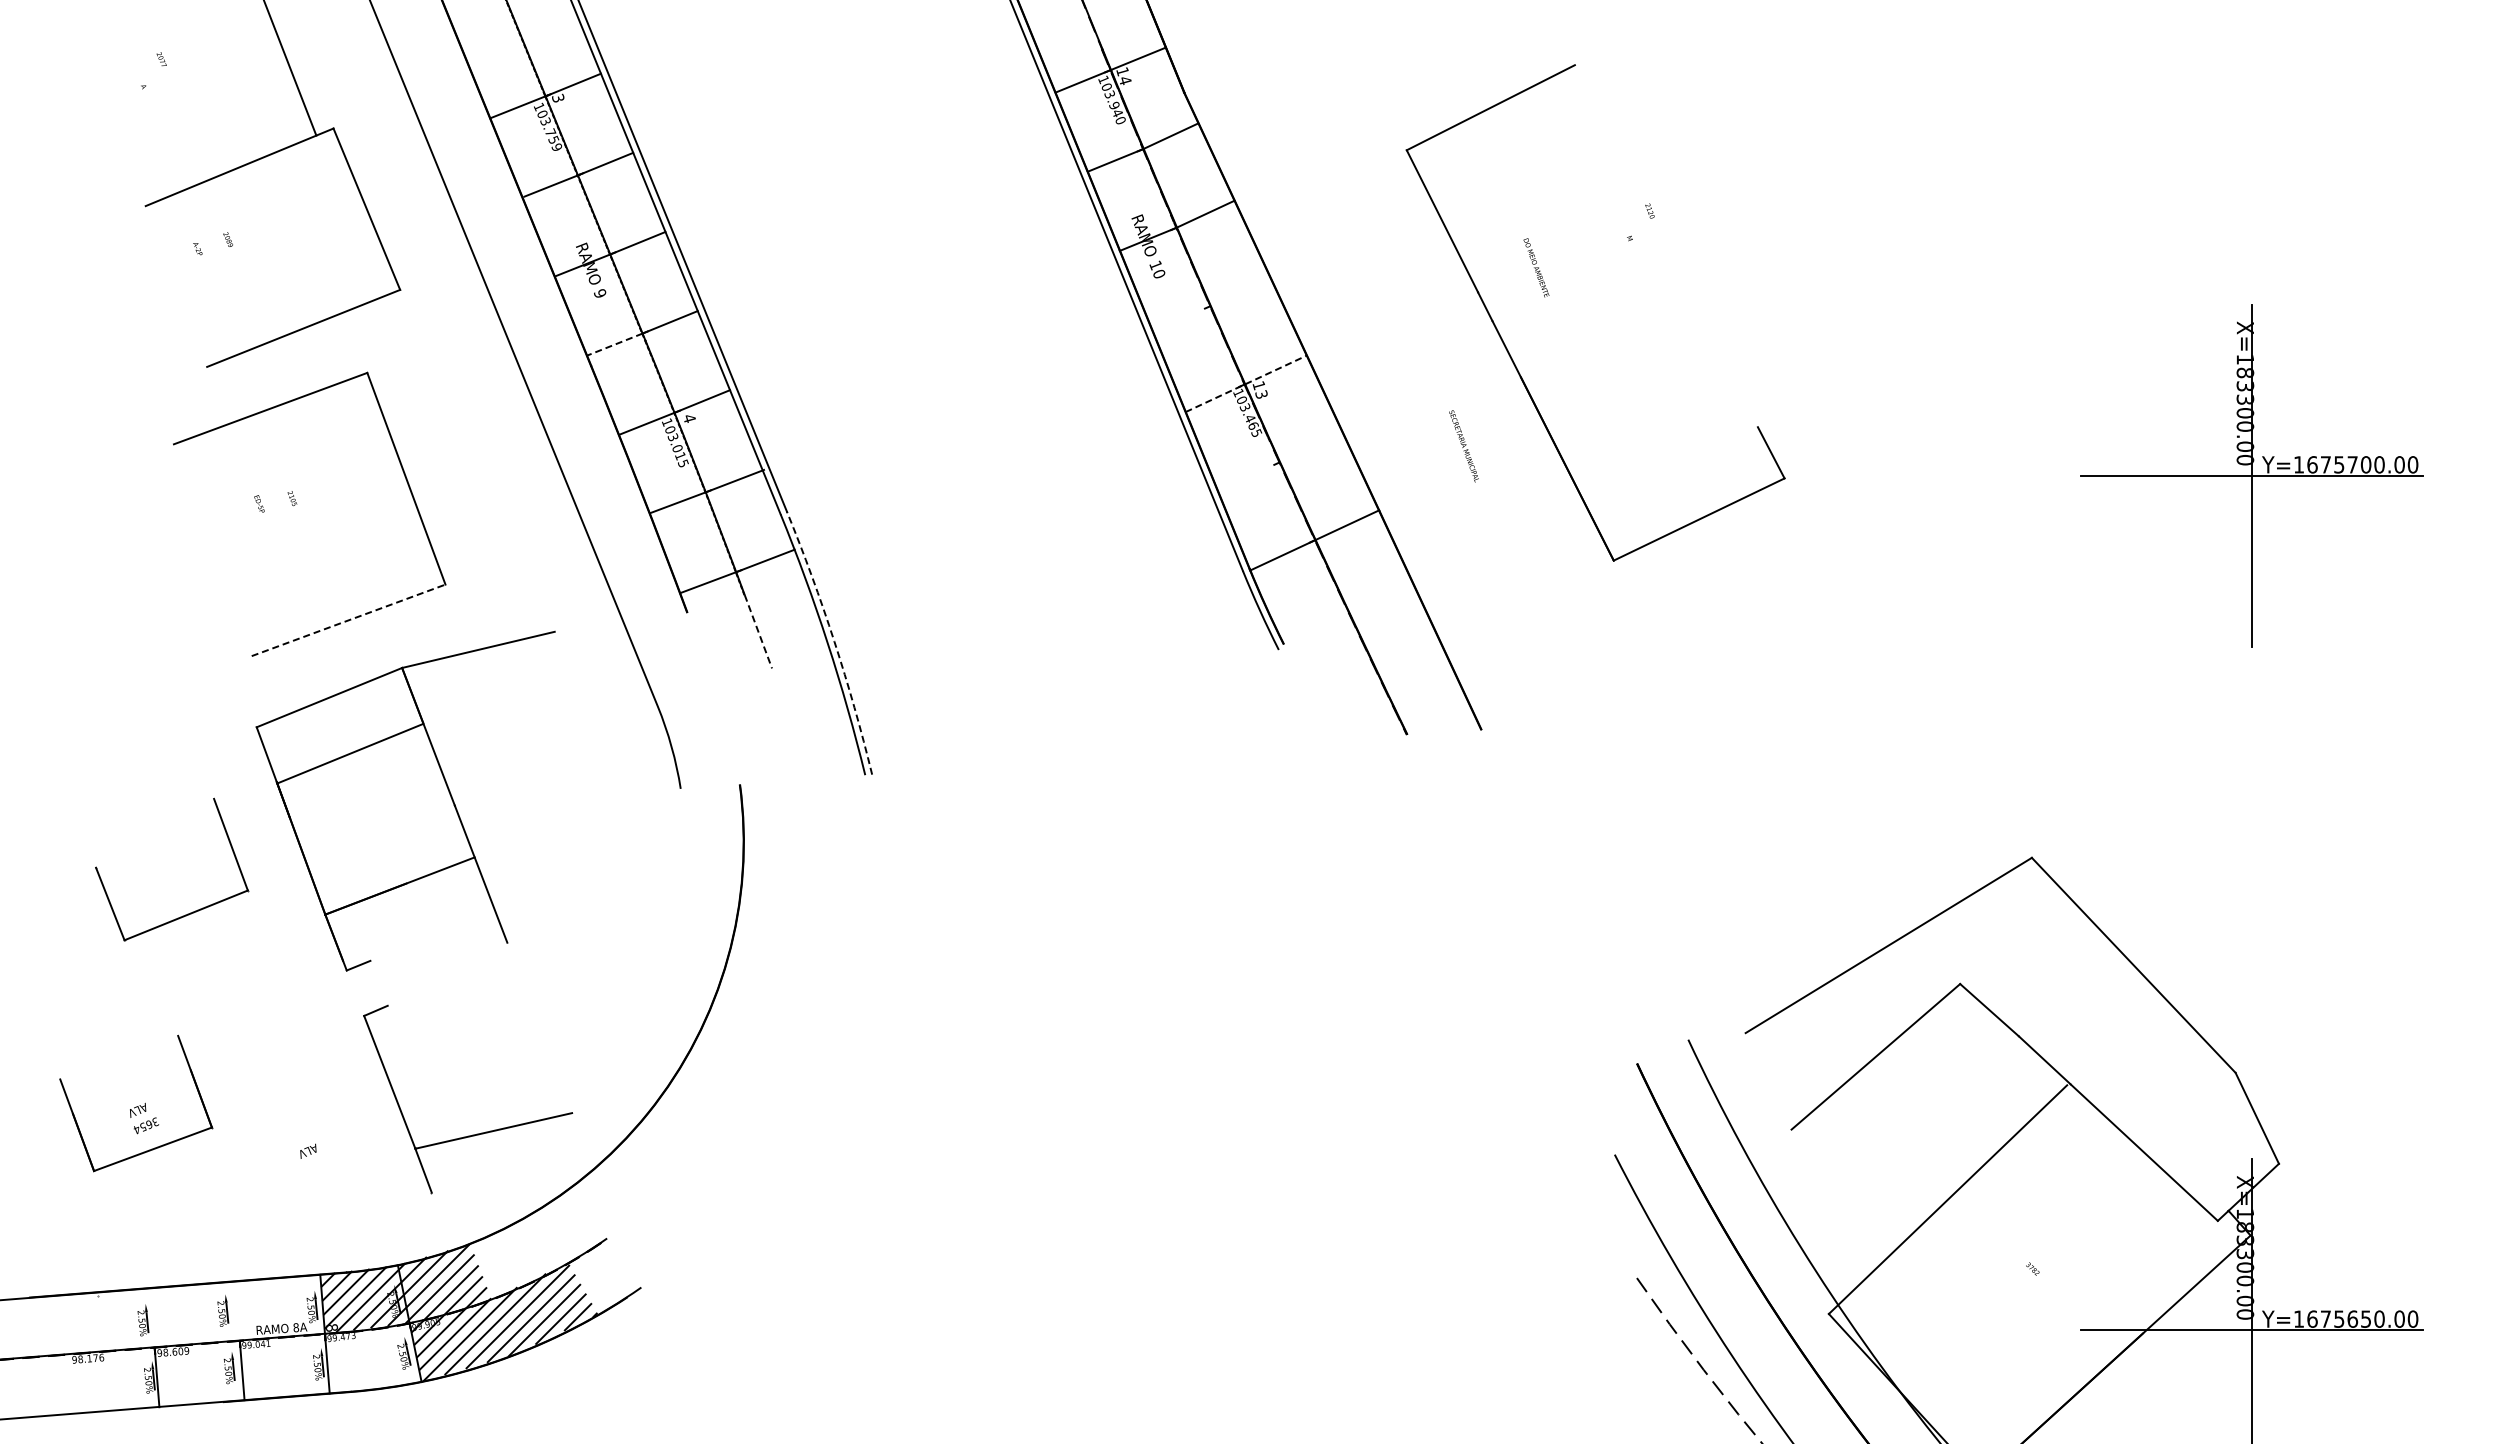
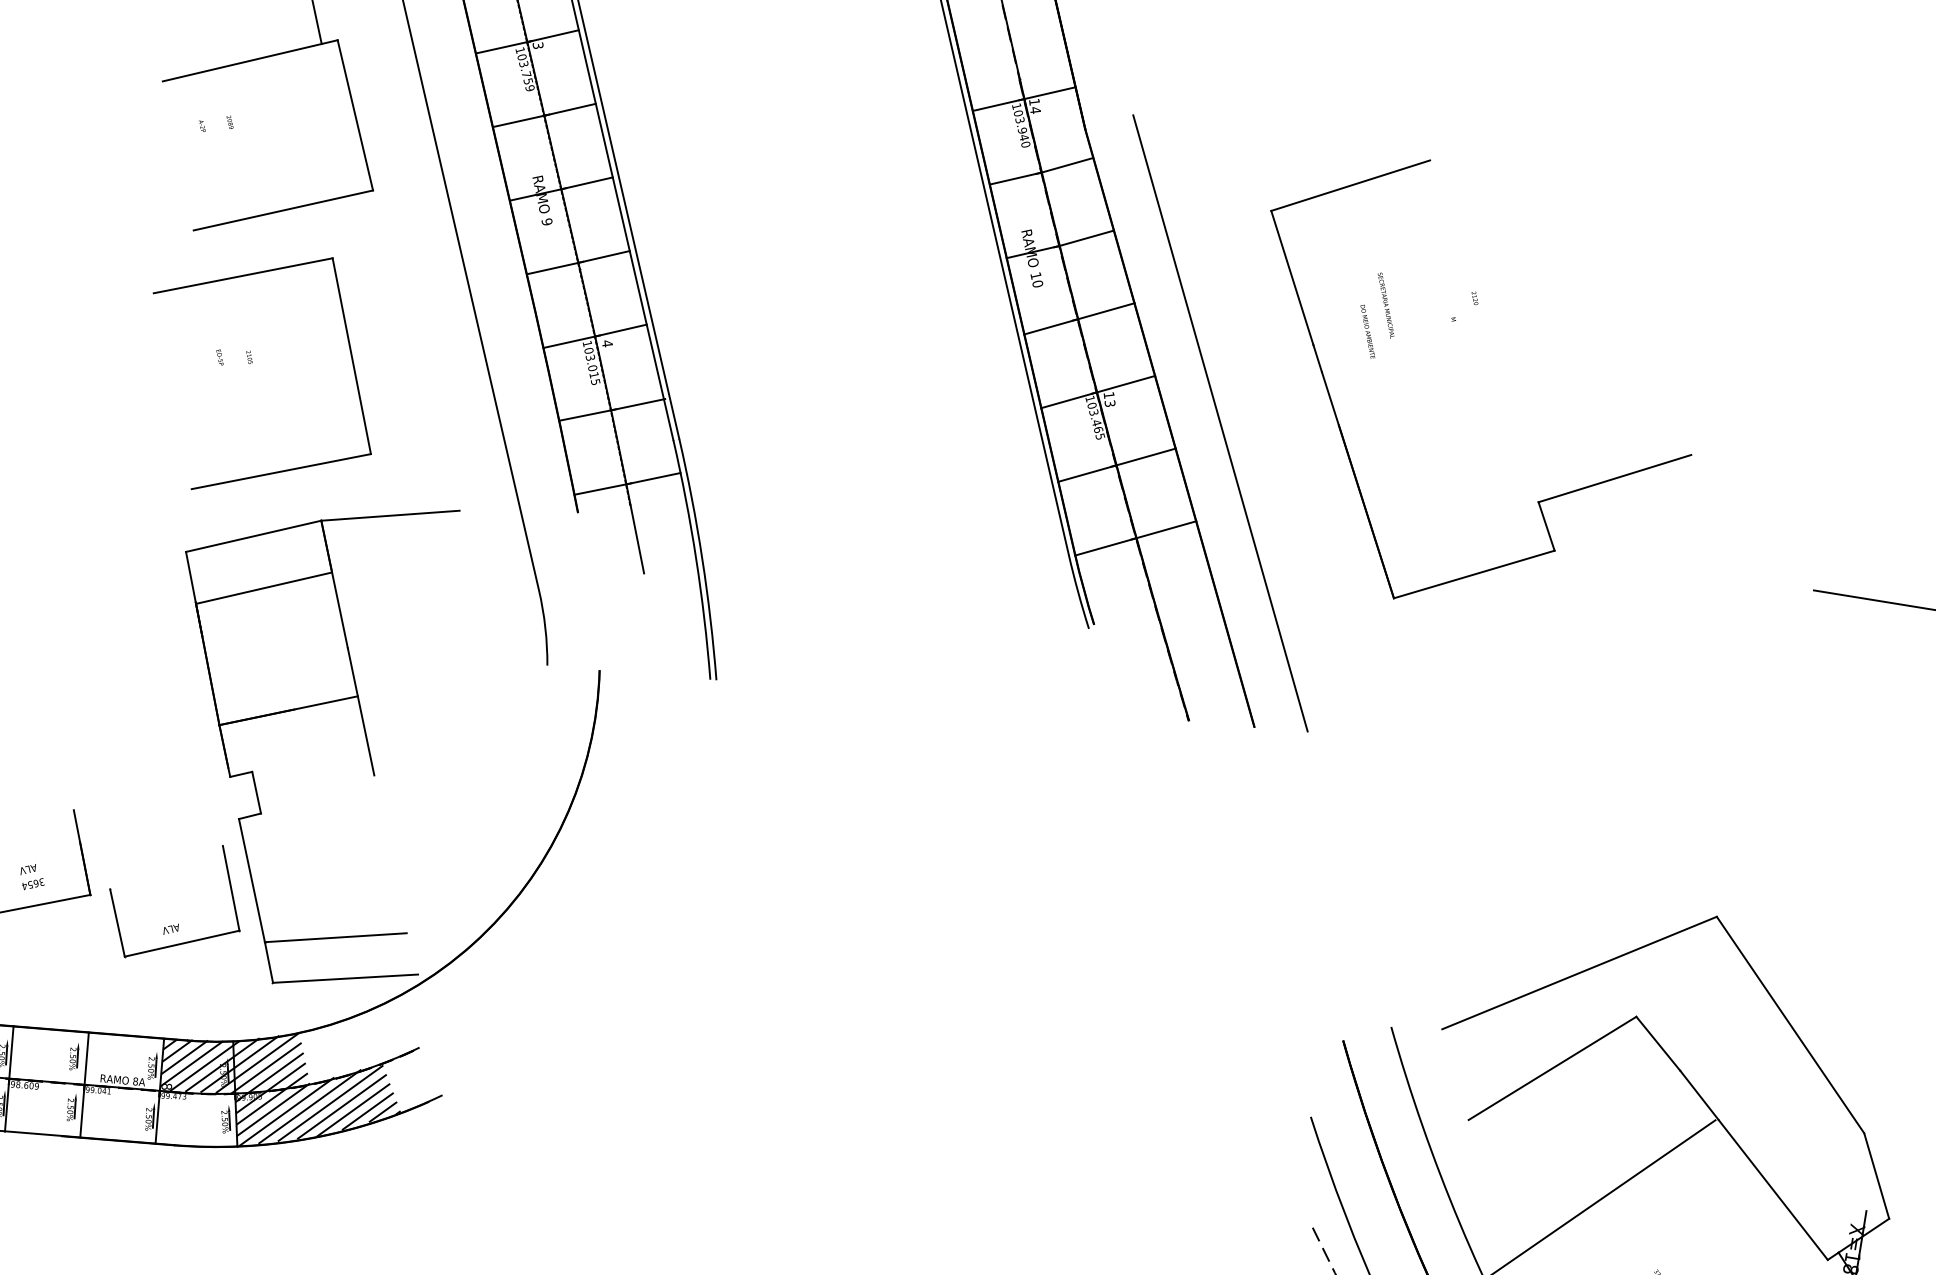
line: (1211, 305) -> (1078, 318), added
line: (615, 344) -> (553, 268), dashed -> solid
line: (1246, 383) -> (1098, 391), dashed -> solid
line: (1838, 386) -> (1614, 478), added
line: (1388, 396) -> (1220, 423), added
text: (1463, 446) -> (1385, 305), moved
line: (1280, 461) -> (1117, 464), added
line: (349, 620) -> (282, 471), dashed -> solid
line: (758, 632) -> (637, 540), dashed -> solid
arc: (834, 641) -> (702, 558), dashed -> solid
part: (187, 913) -> (183, 942), moved
line: (378, 982) -> (256, 791), added
line: (511, 1174) -> (345, 978), added
line: (237, 1310) -> (86, 1058), added
line: (151, 1317) -> (10, 1052), added

